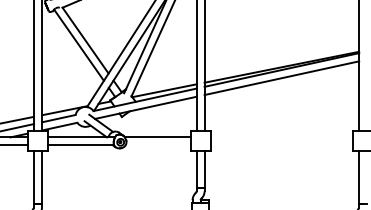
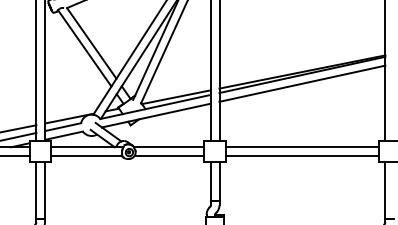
line: (280, 137) -> (301, 147), added
line: (158, 145) -> (169, 155), added
line: (280, 145) -> (301, 155), added

